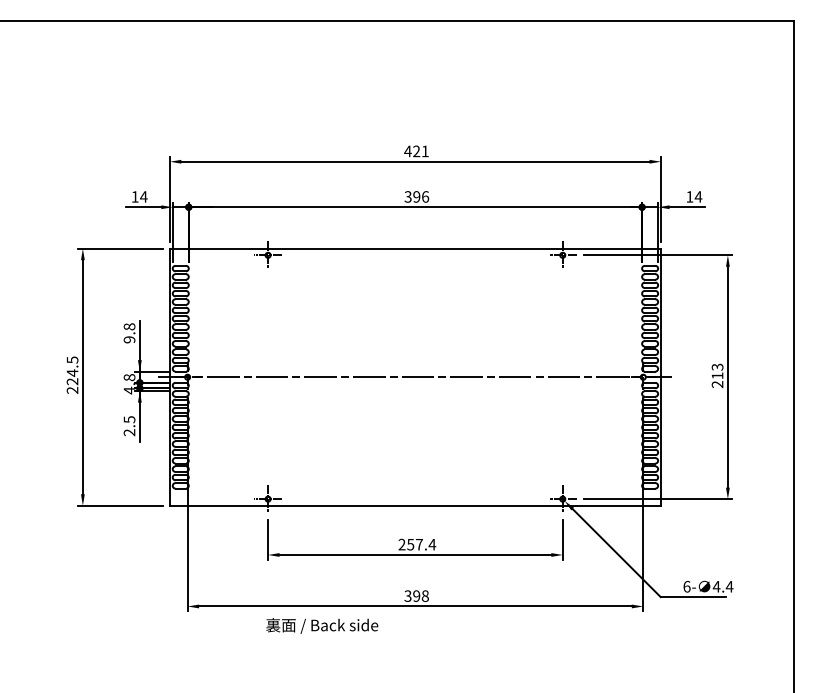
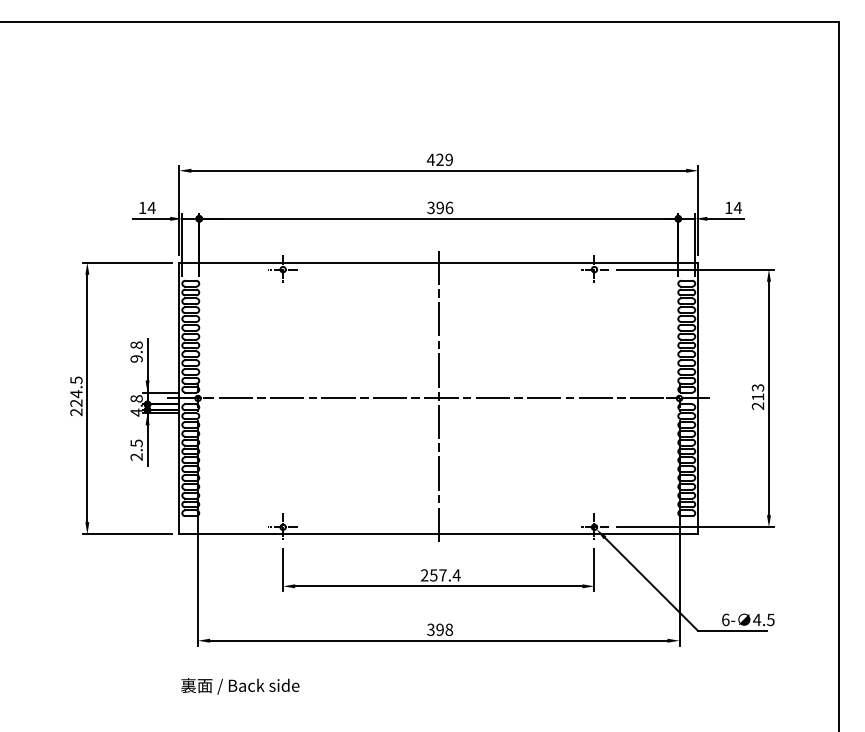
text: (424, 151) -> (448, 159), 421 -> 429
line: (415, 377) -> (438, 398), added
text: (729, 586) -> (770, 619), 4.4 -> 4.5
text: (322, 626) -> (240, 686), moved

